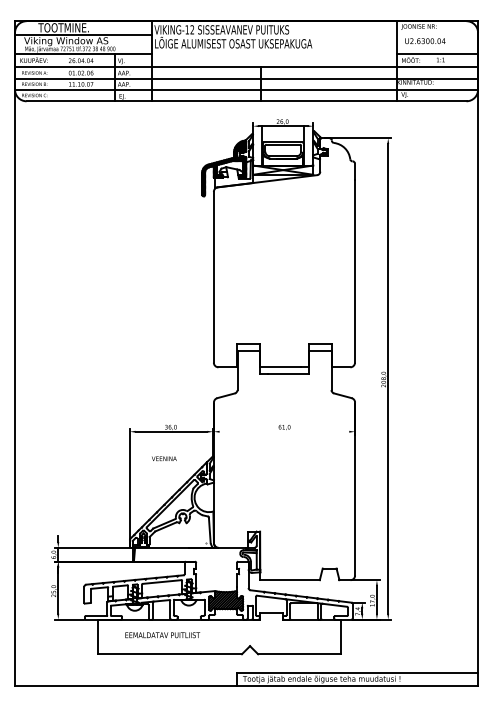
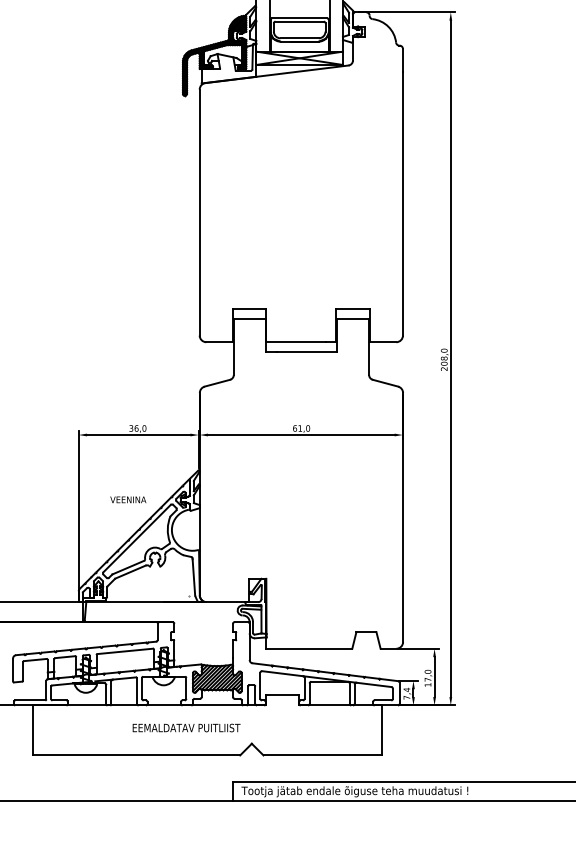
line: (284, 431) -> (301, 434), added
text: (164, 458) -> (128, 499), moved
text: (162, 635) -> (186, 728), moved

